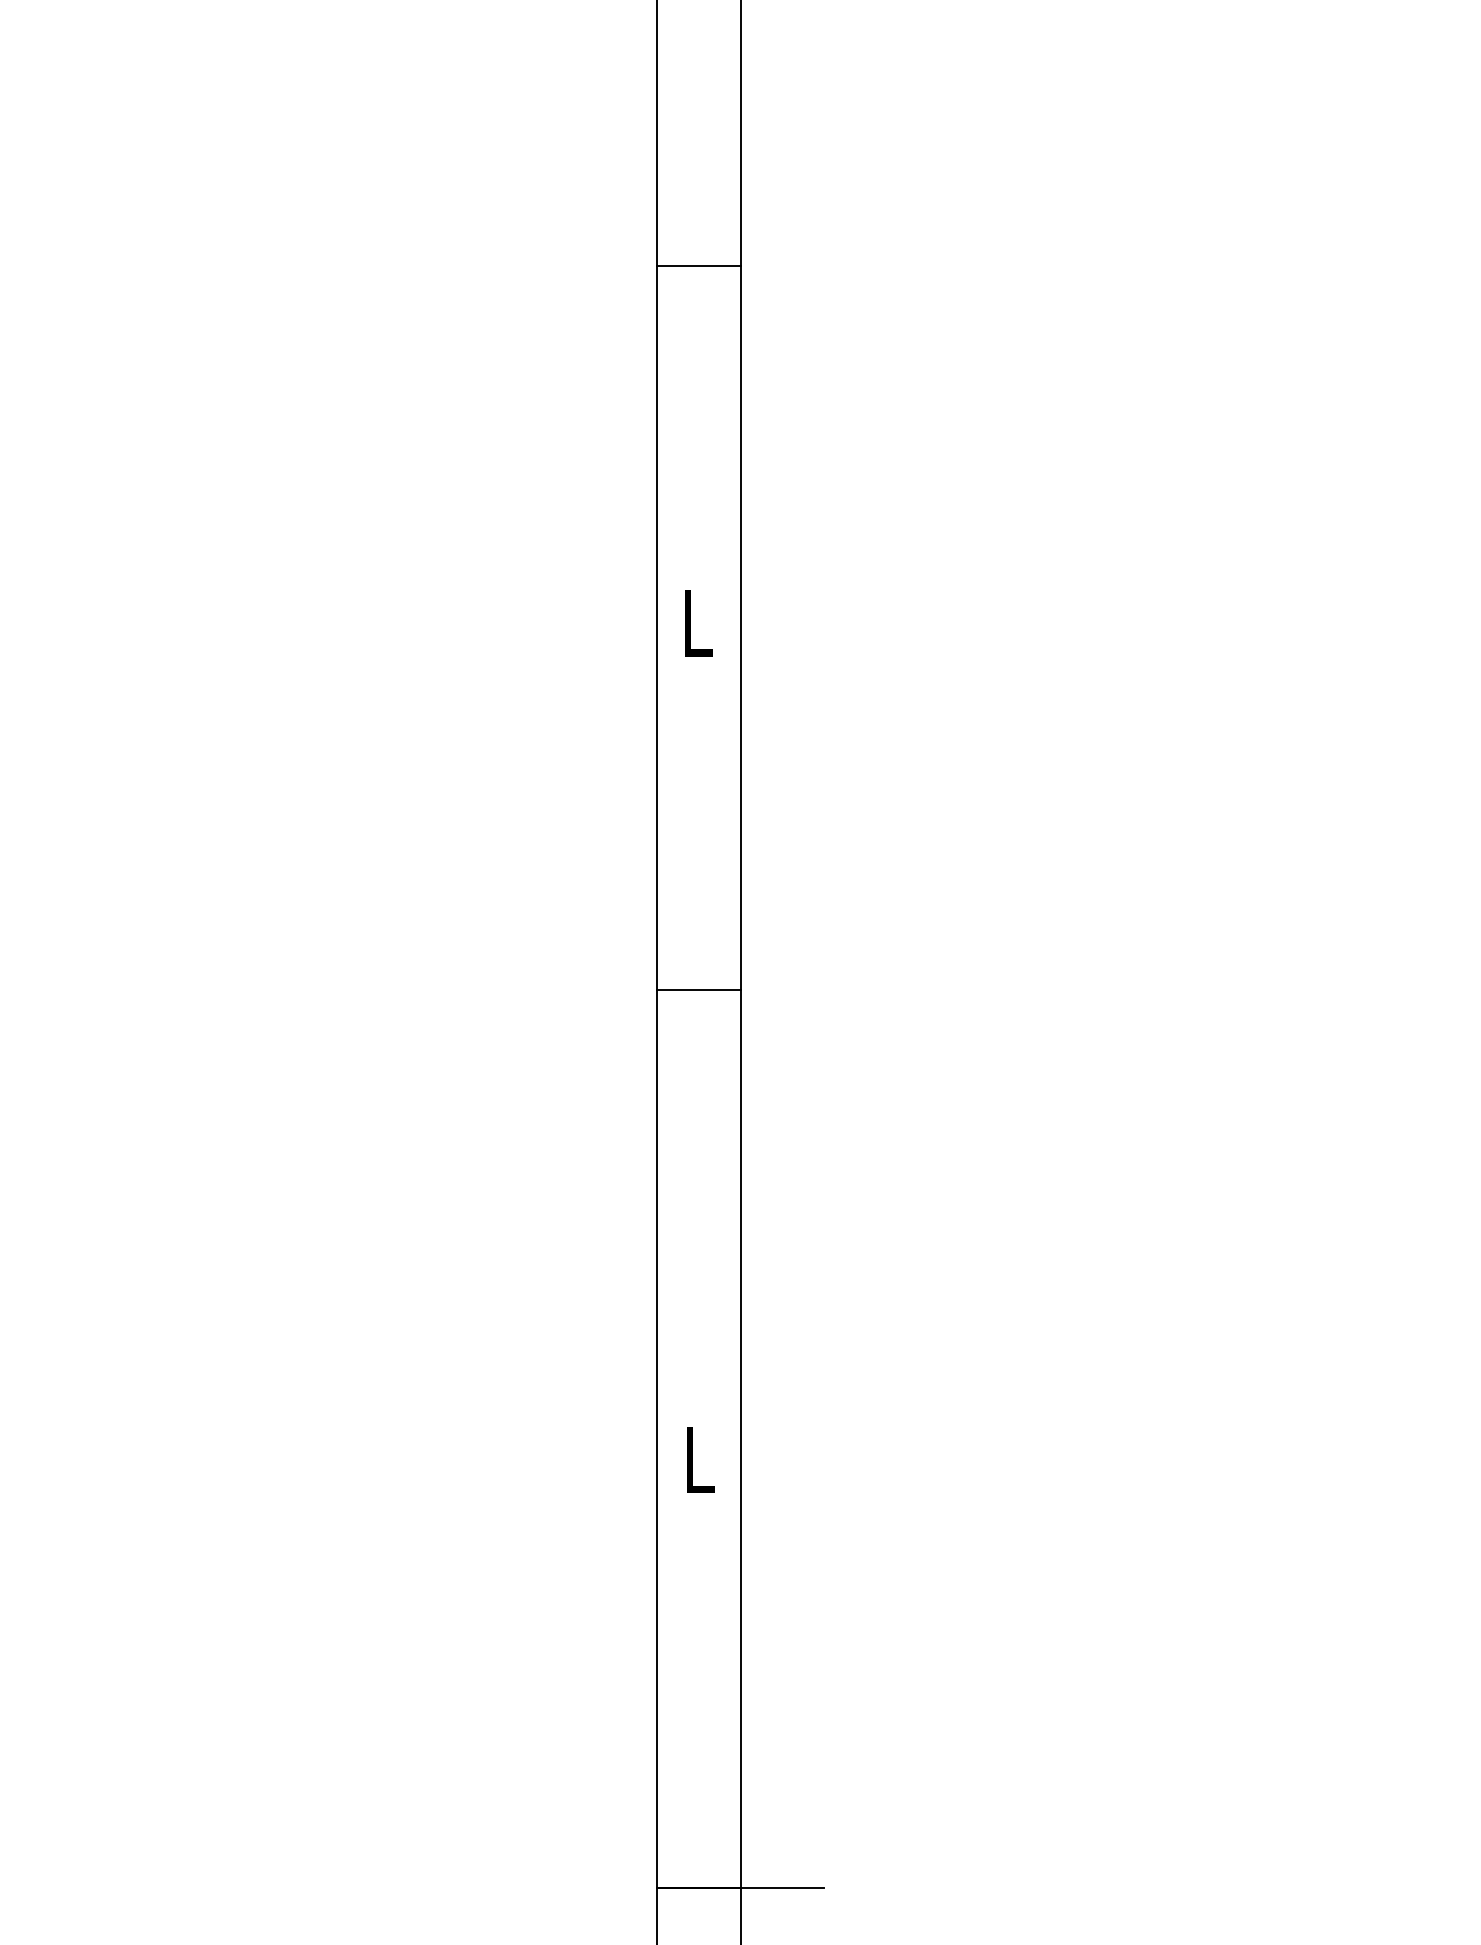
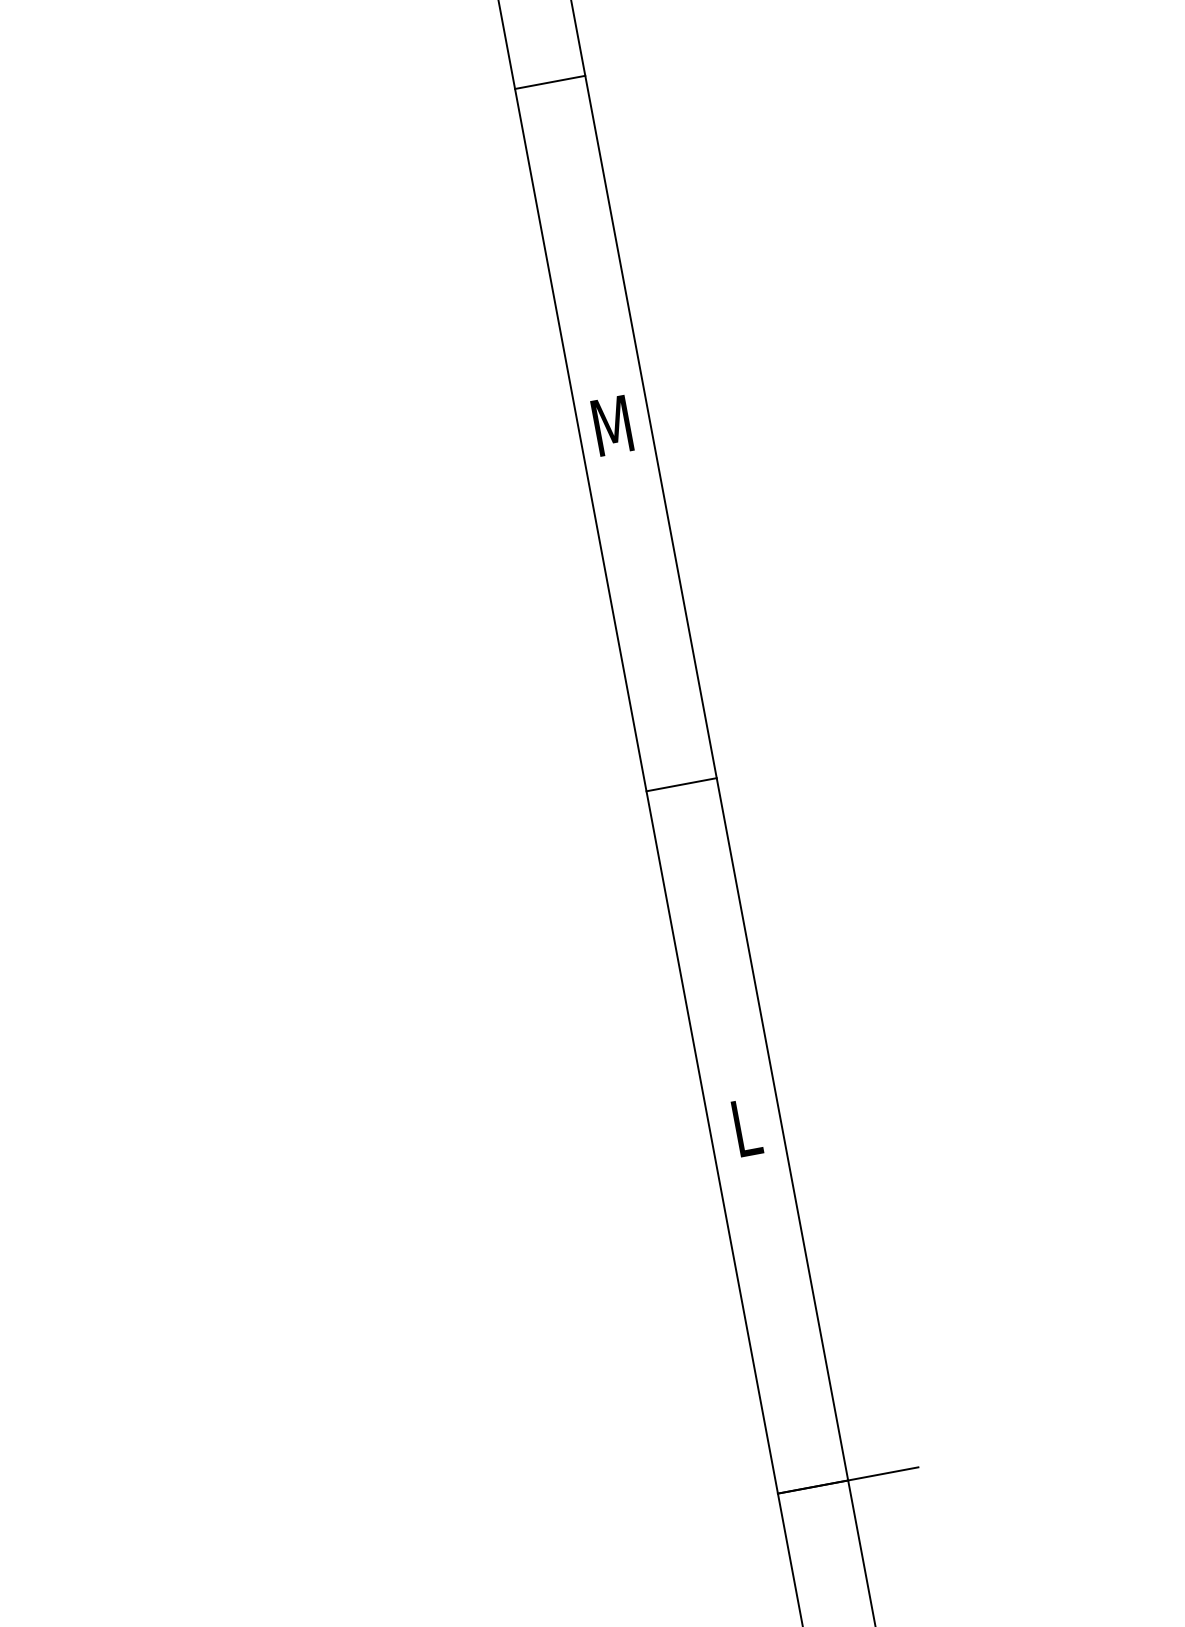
line: (698, 265) -> (550, 82), moved
text: (695, 623) -> (611, 426), L -> M
line: (698, 990) -> (681, 784), moved

